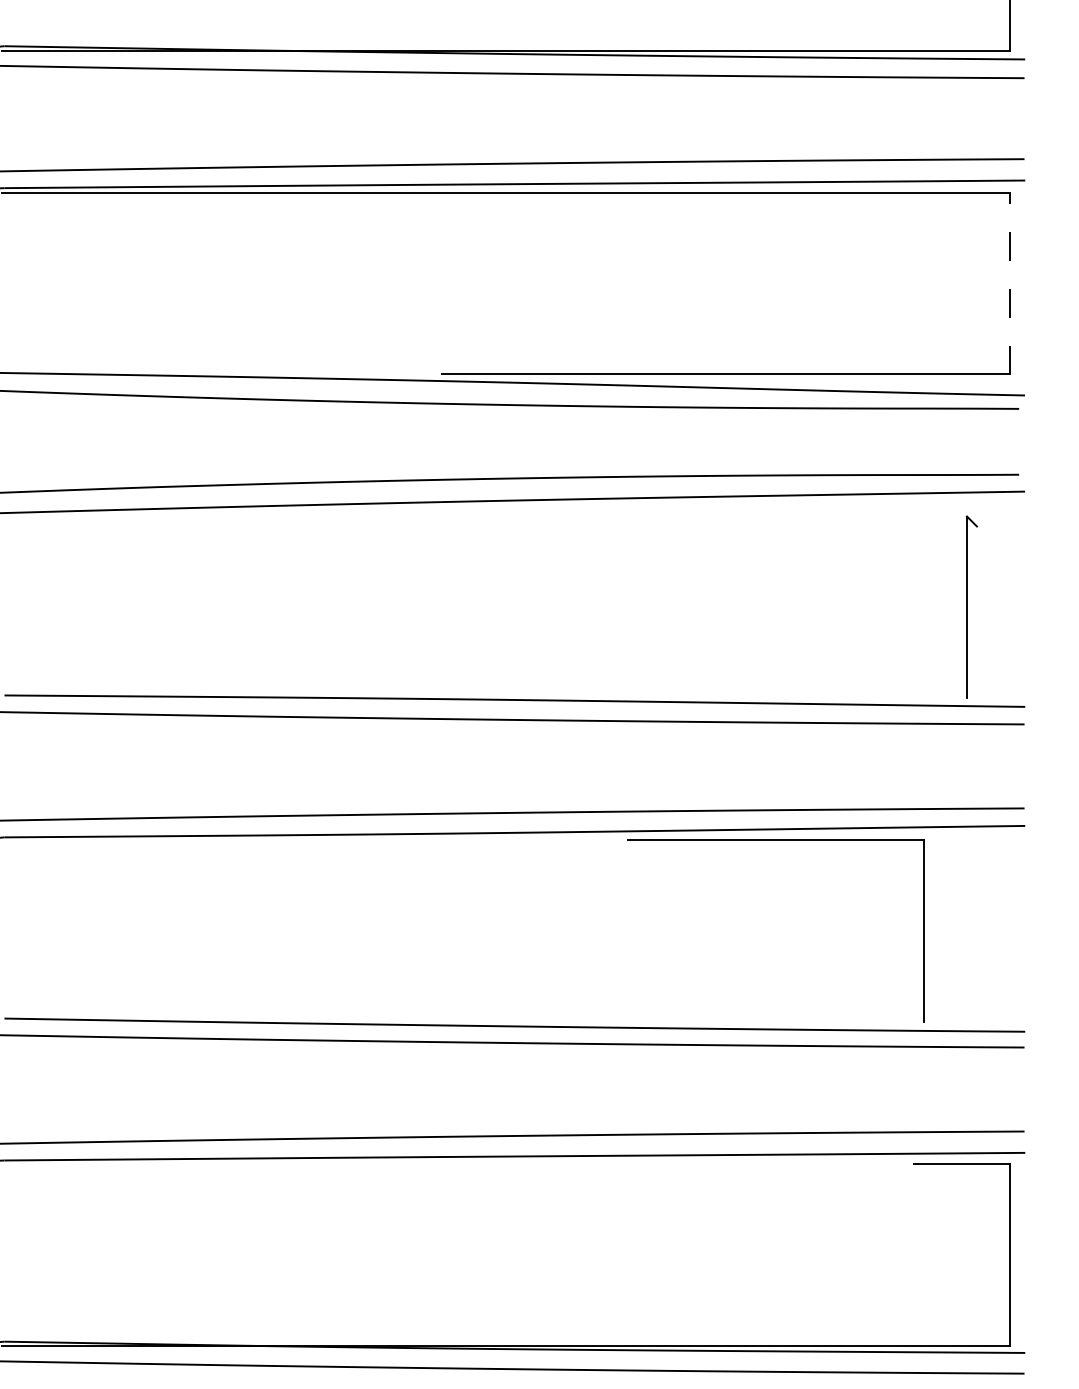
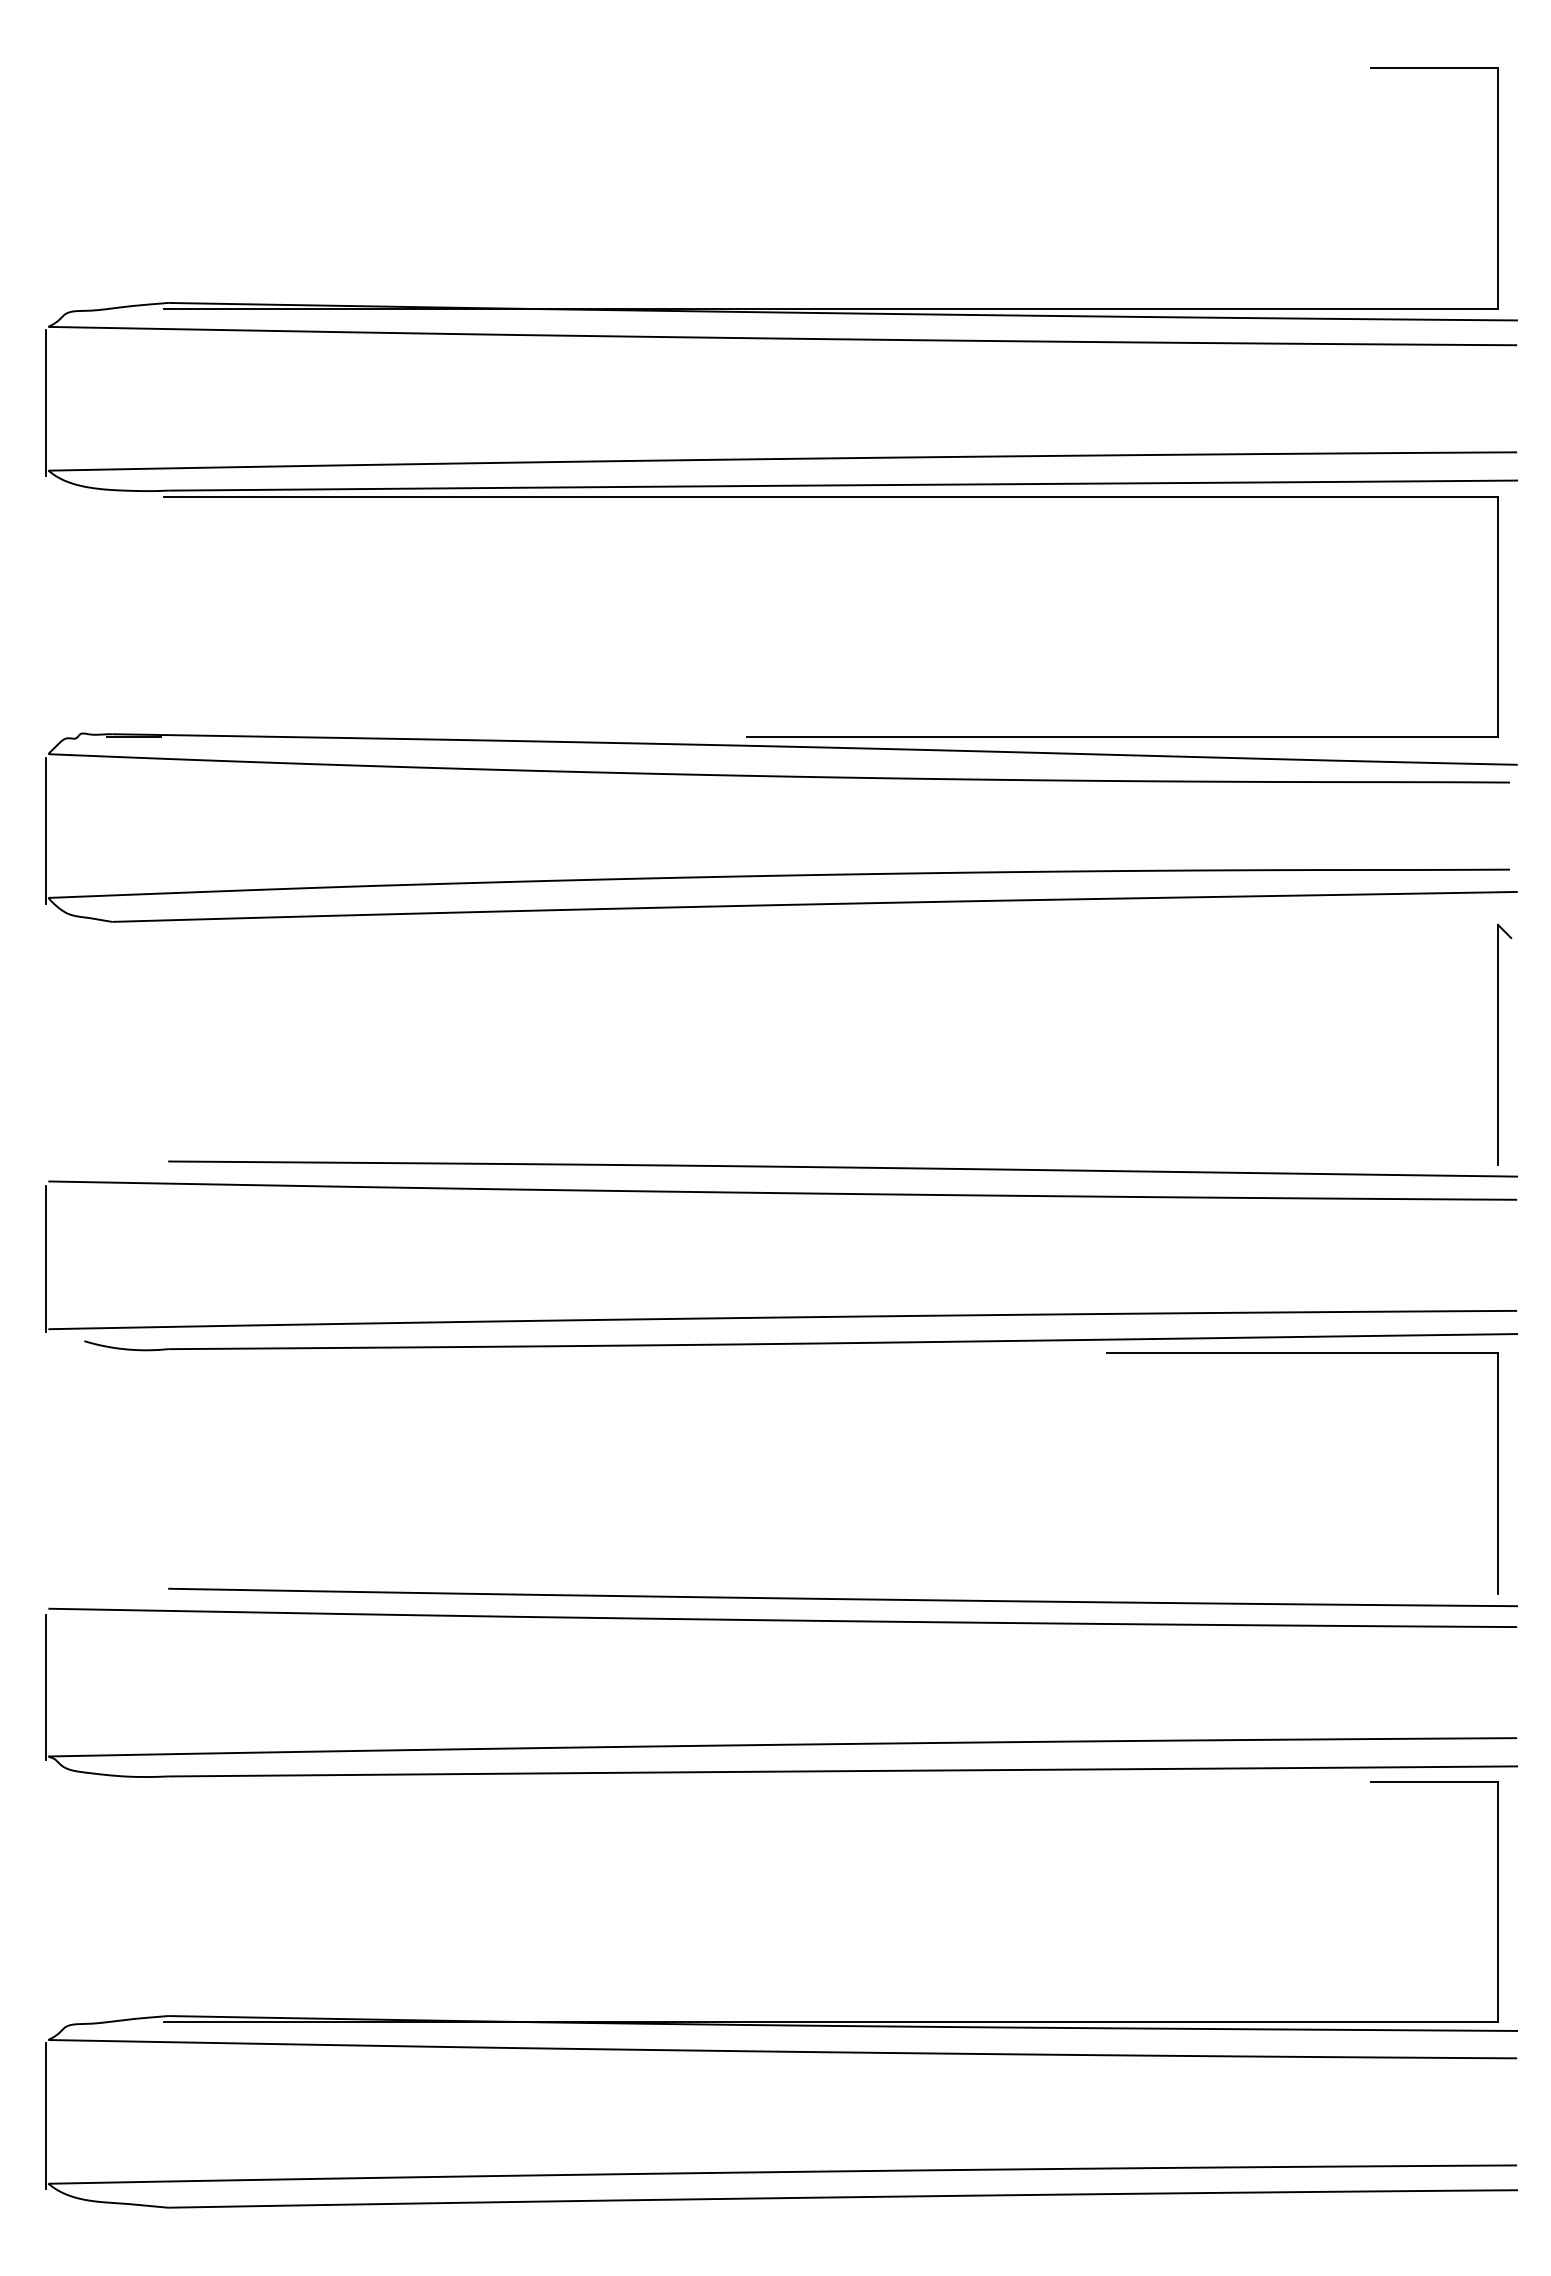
line: (1010, 283) -> (1498, 616), dashed -> solid
part: (971, 606) -> (1504, 1044), moved
part: (776, 840) -> (1302, 1353), moved

